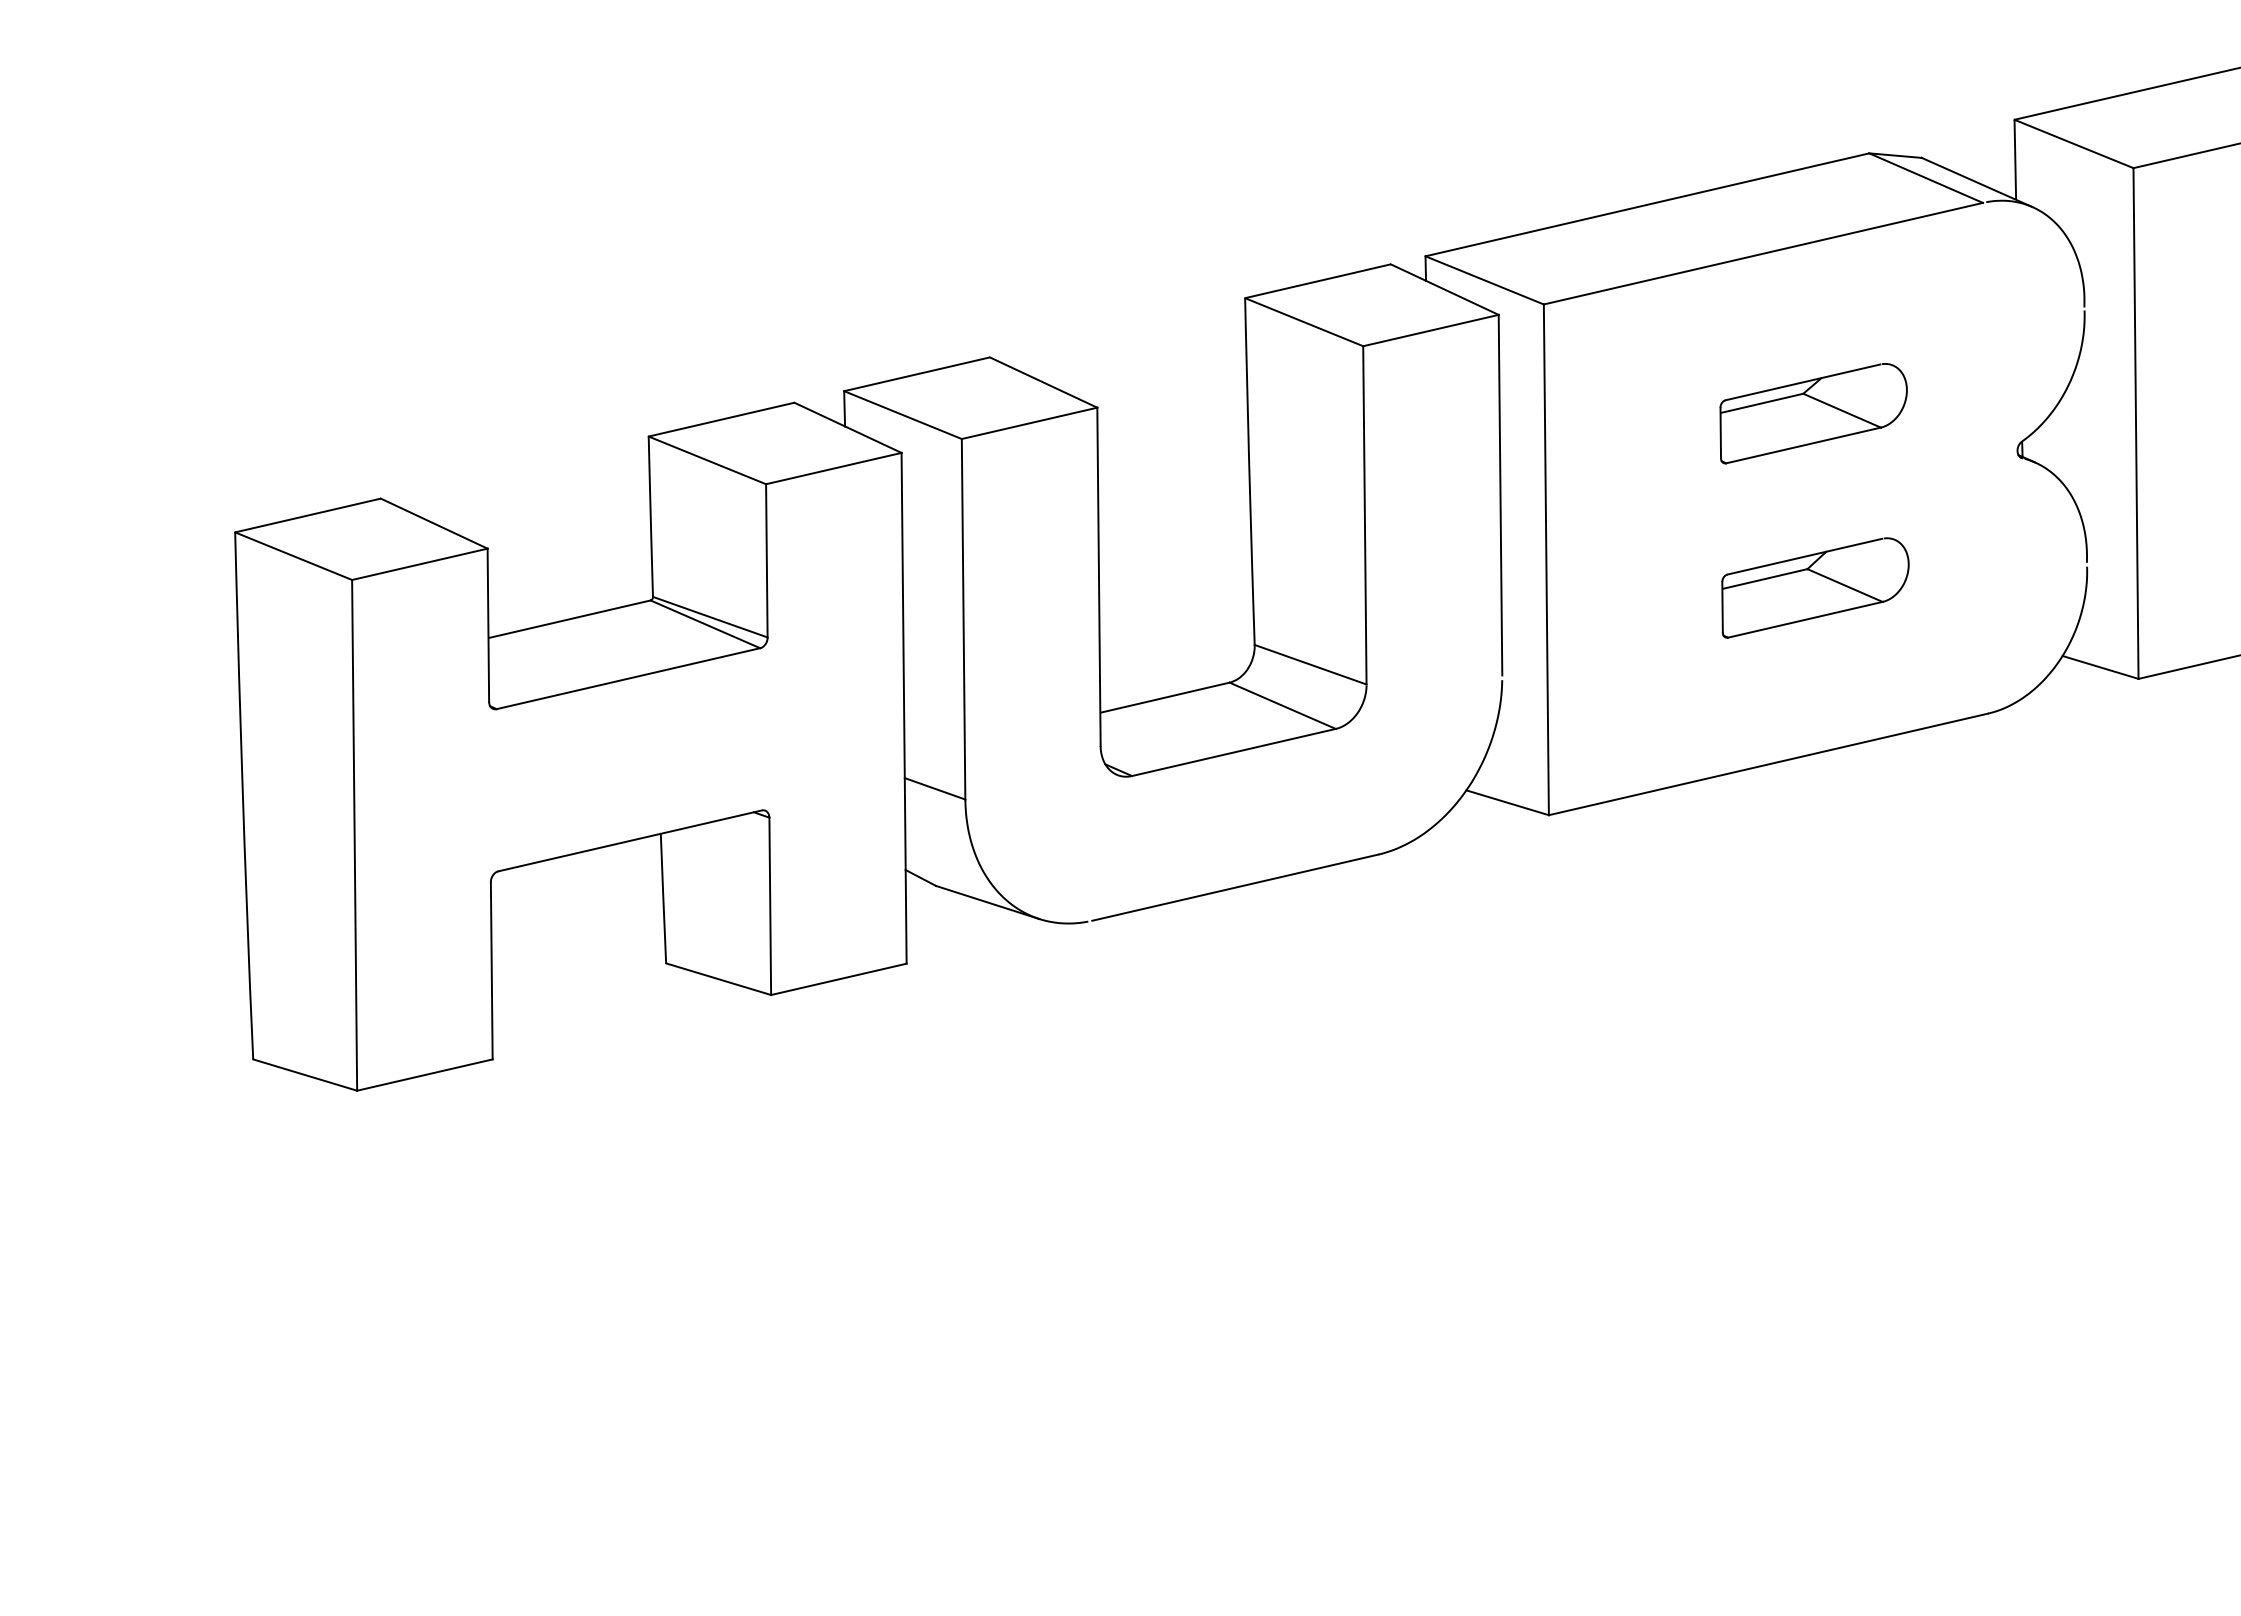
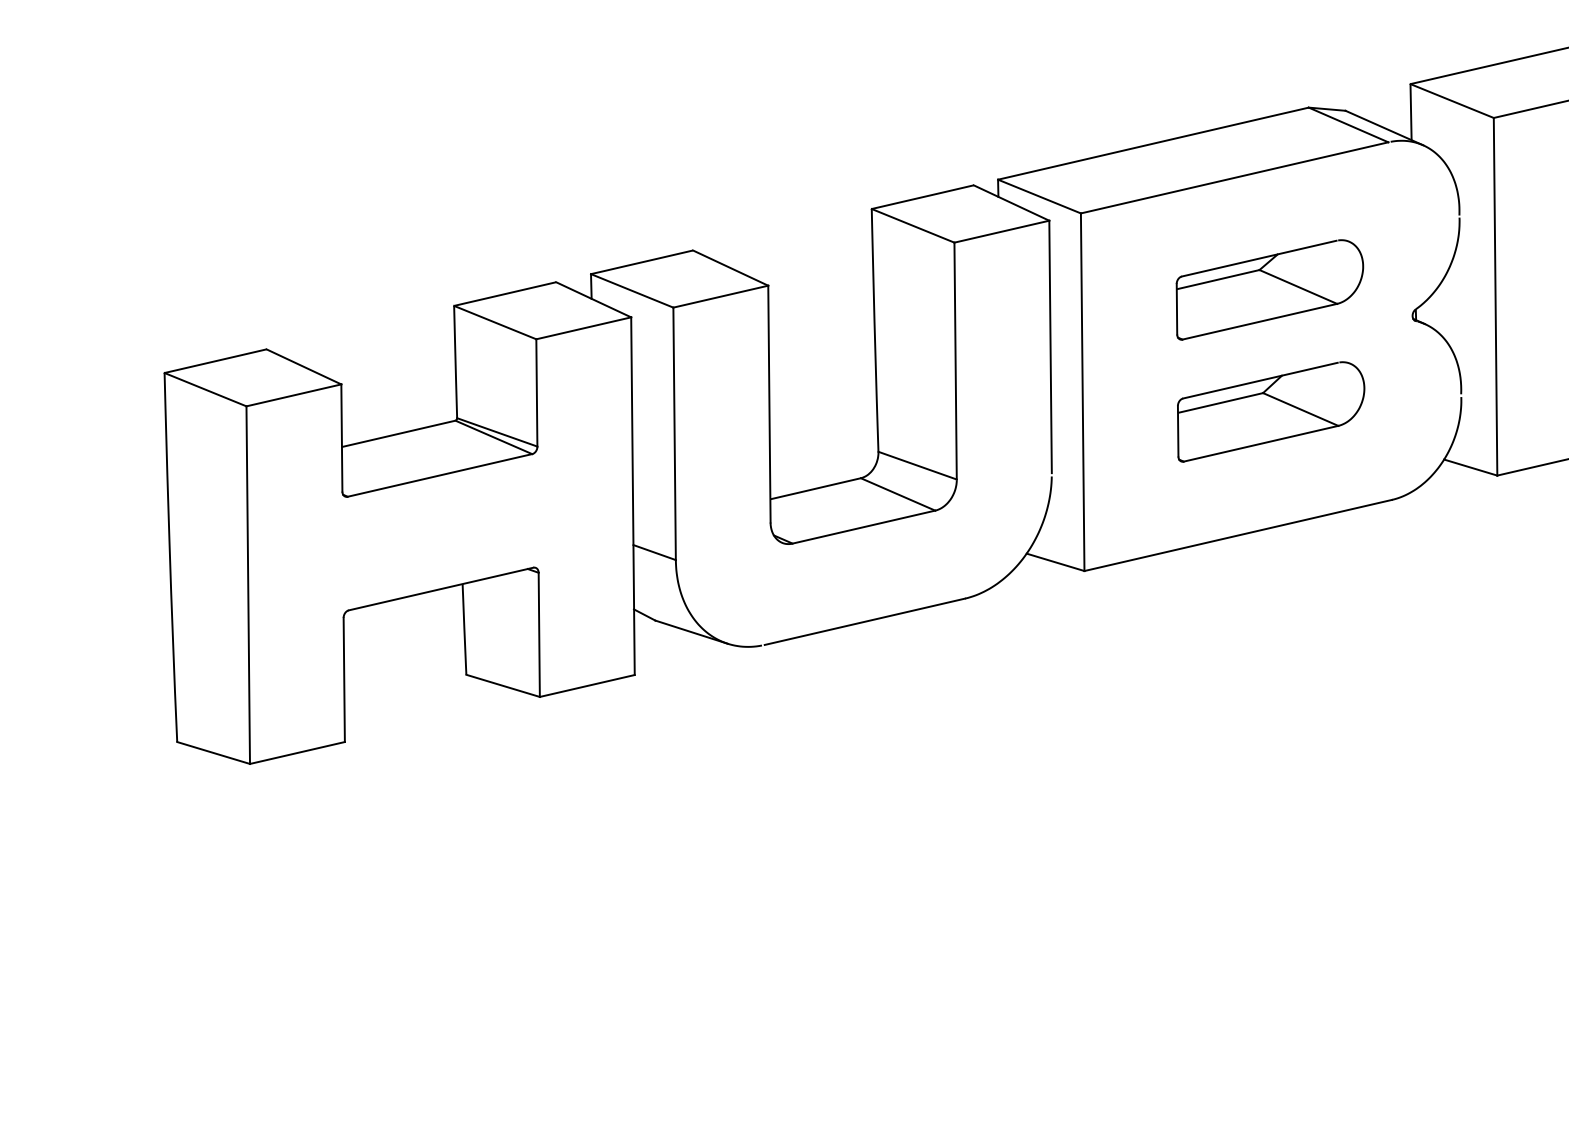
part: (1813, 413) -> (1269, 289), size x1.43
part: (1815, 587) -> (1271, 411), size x1.43

